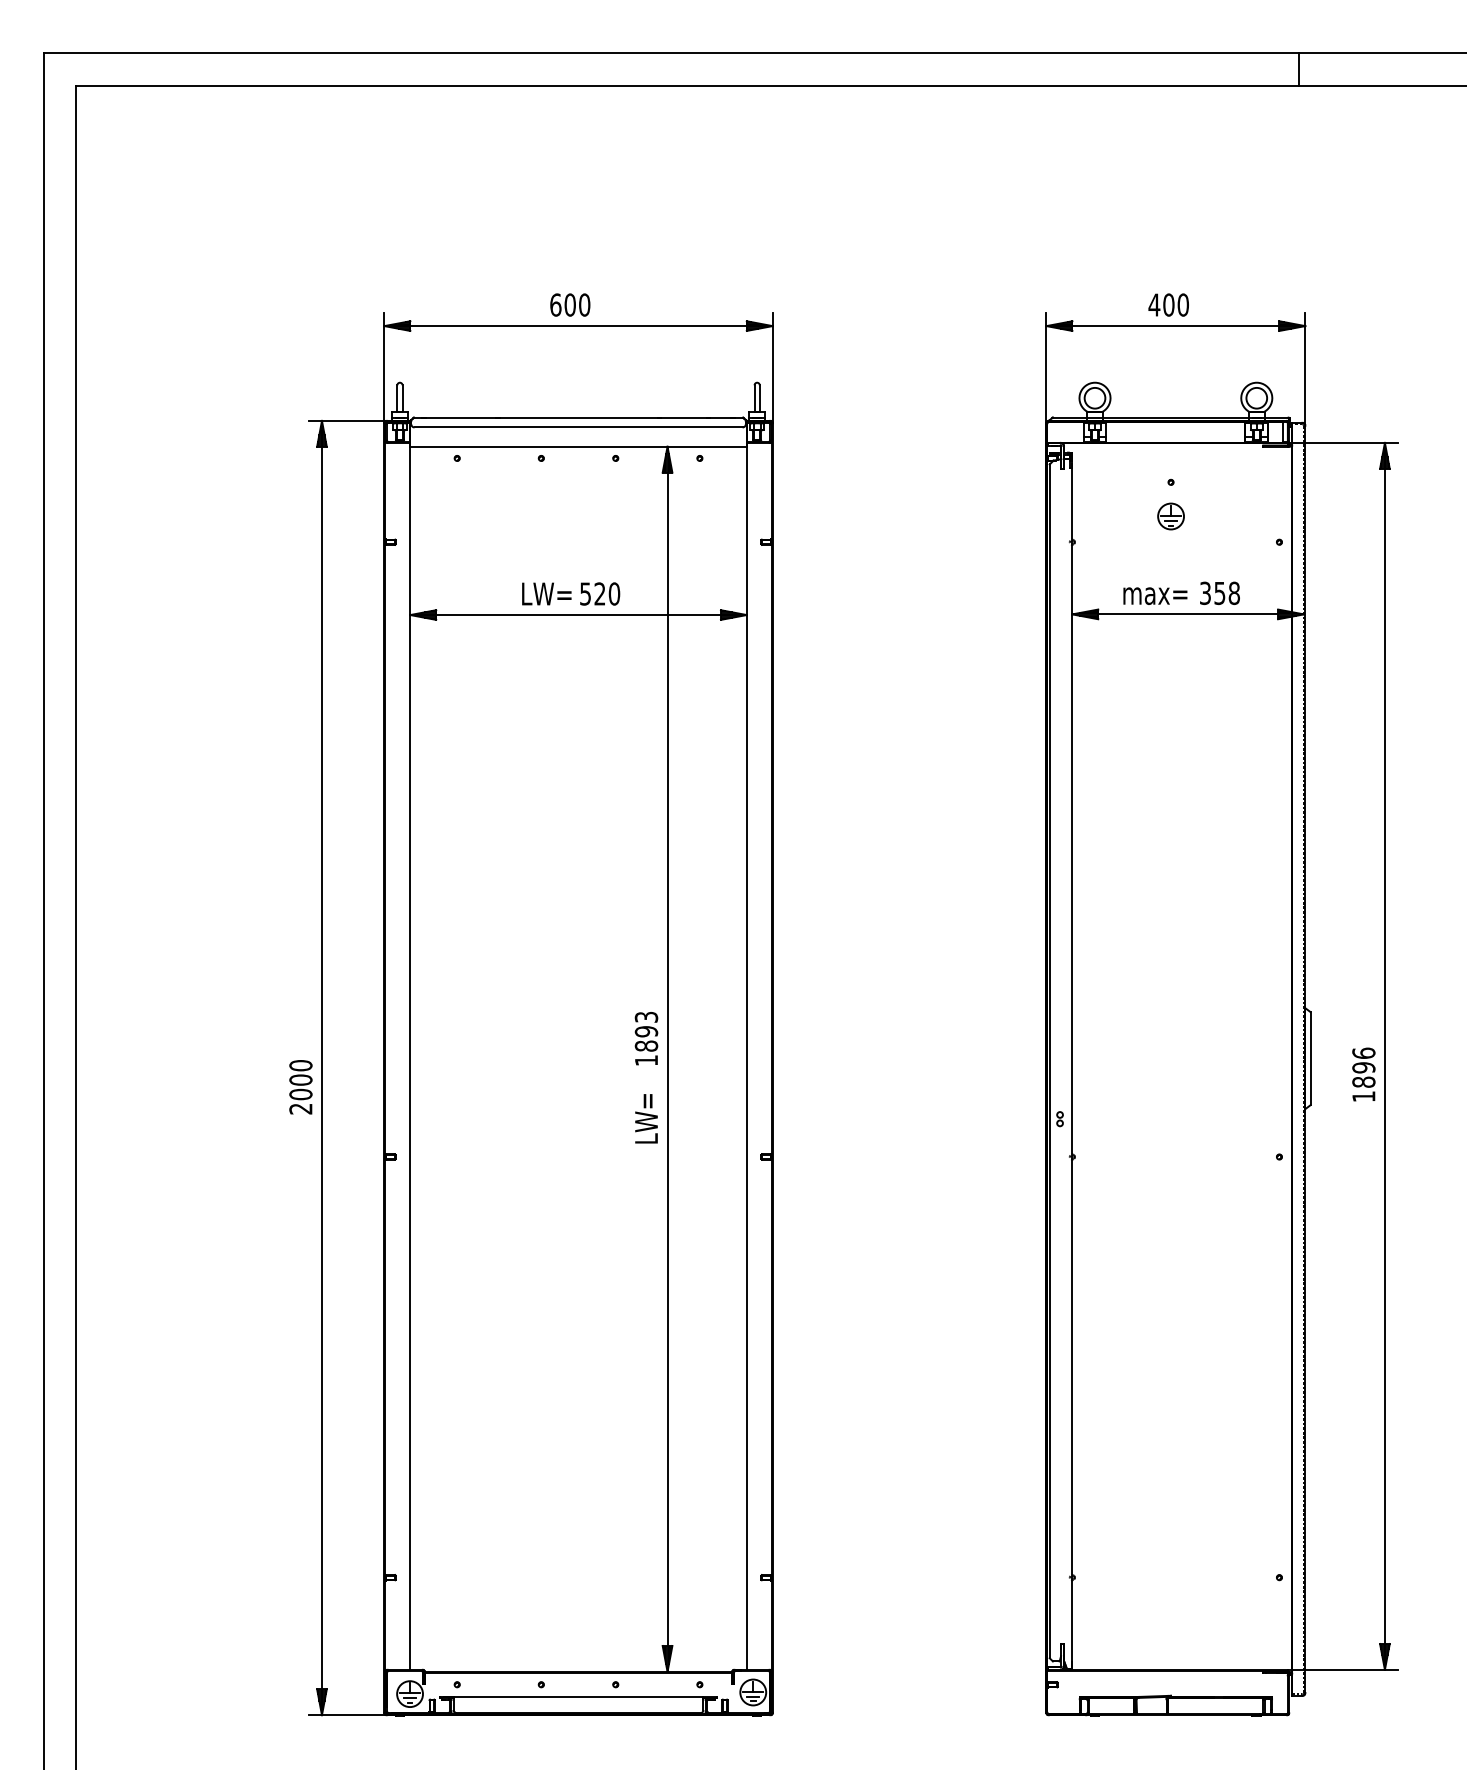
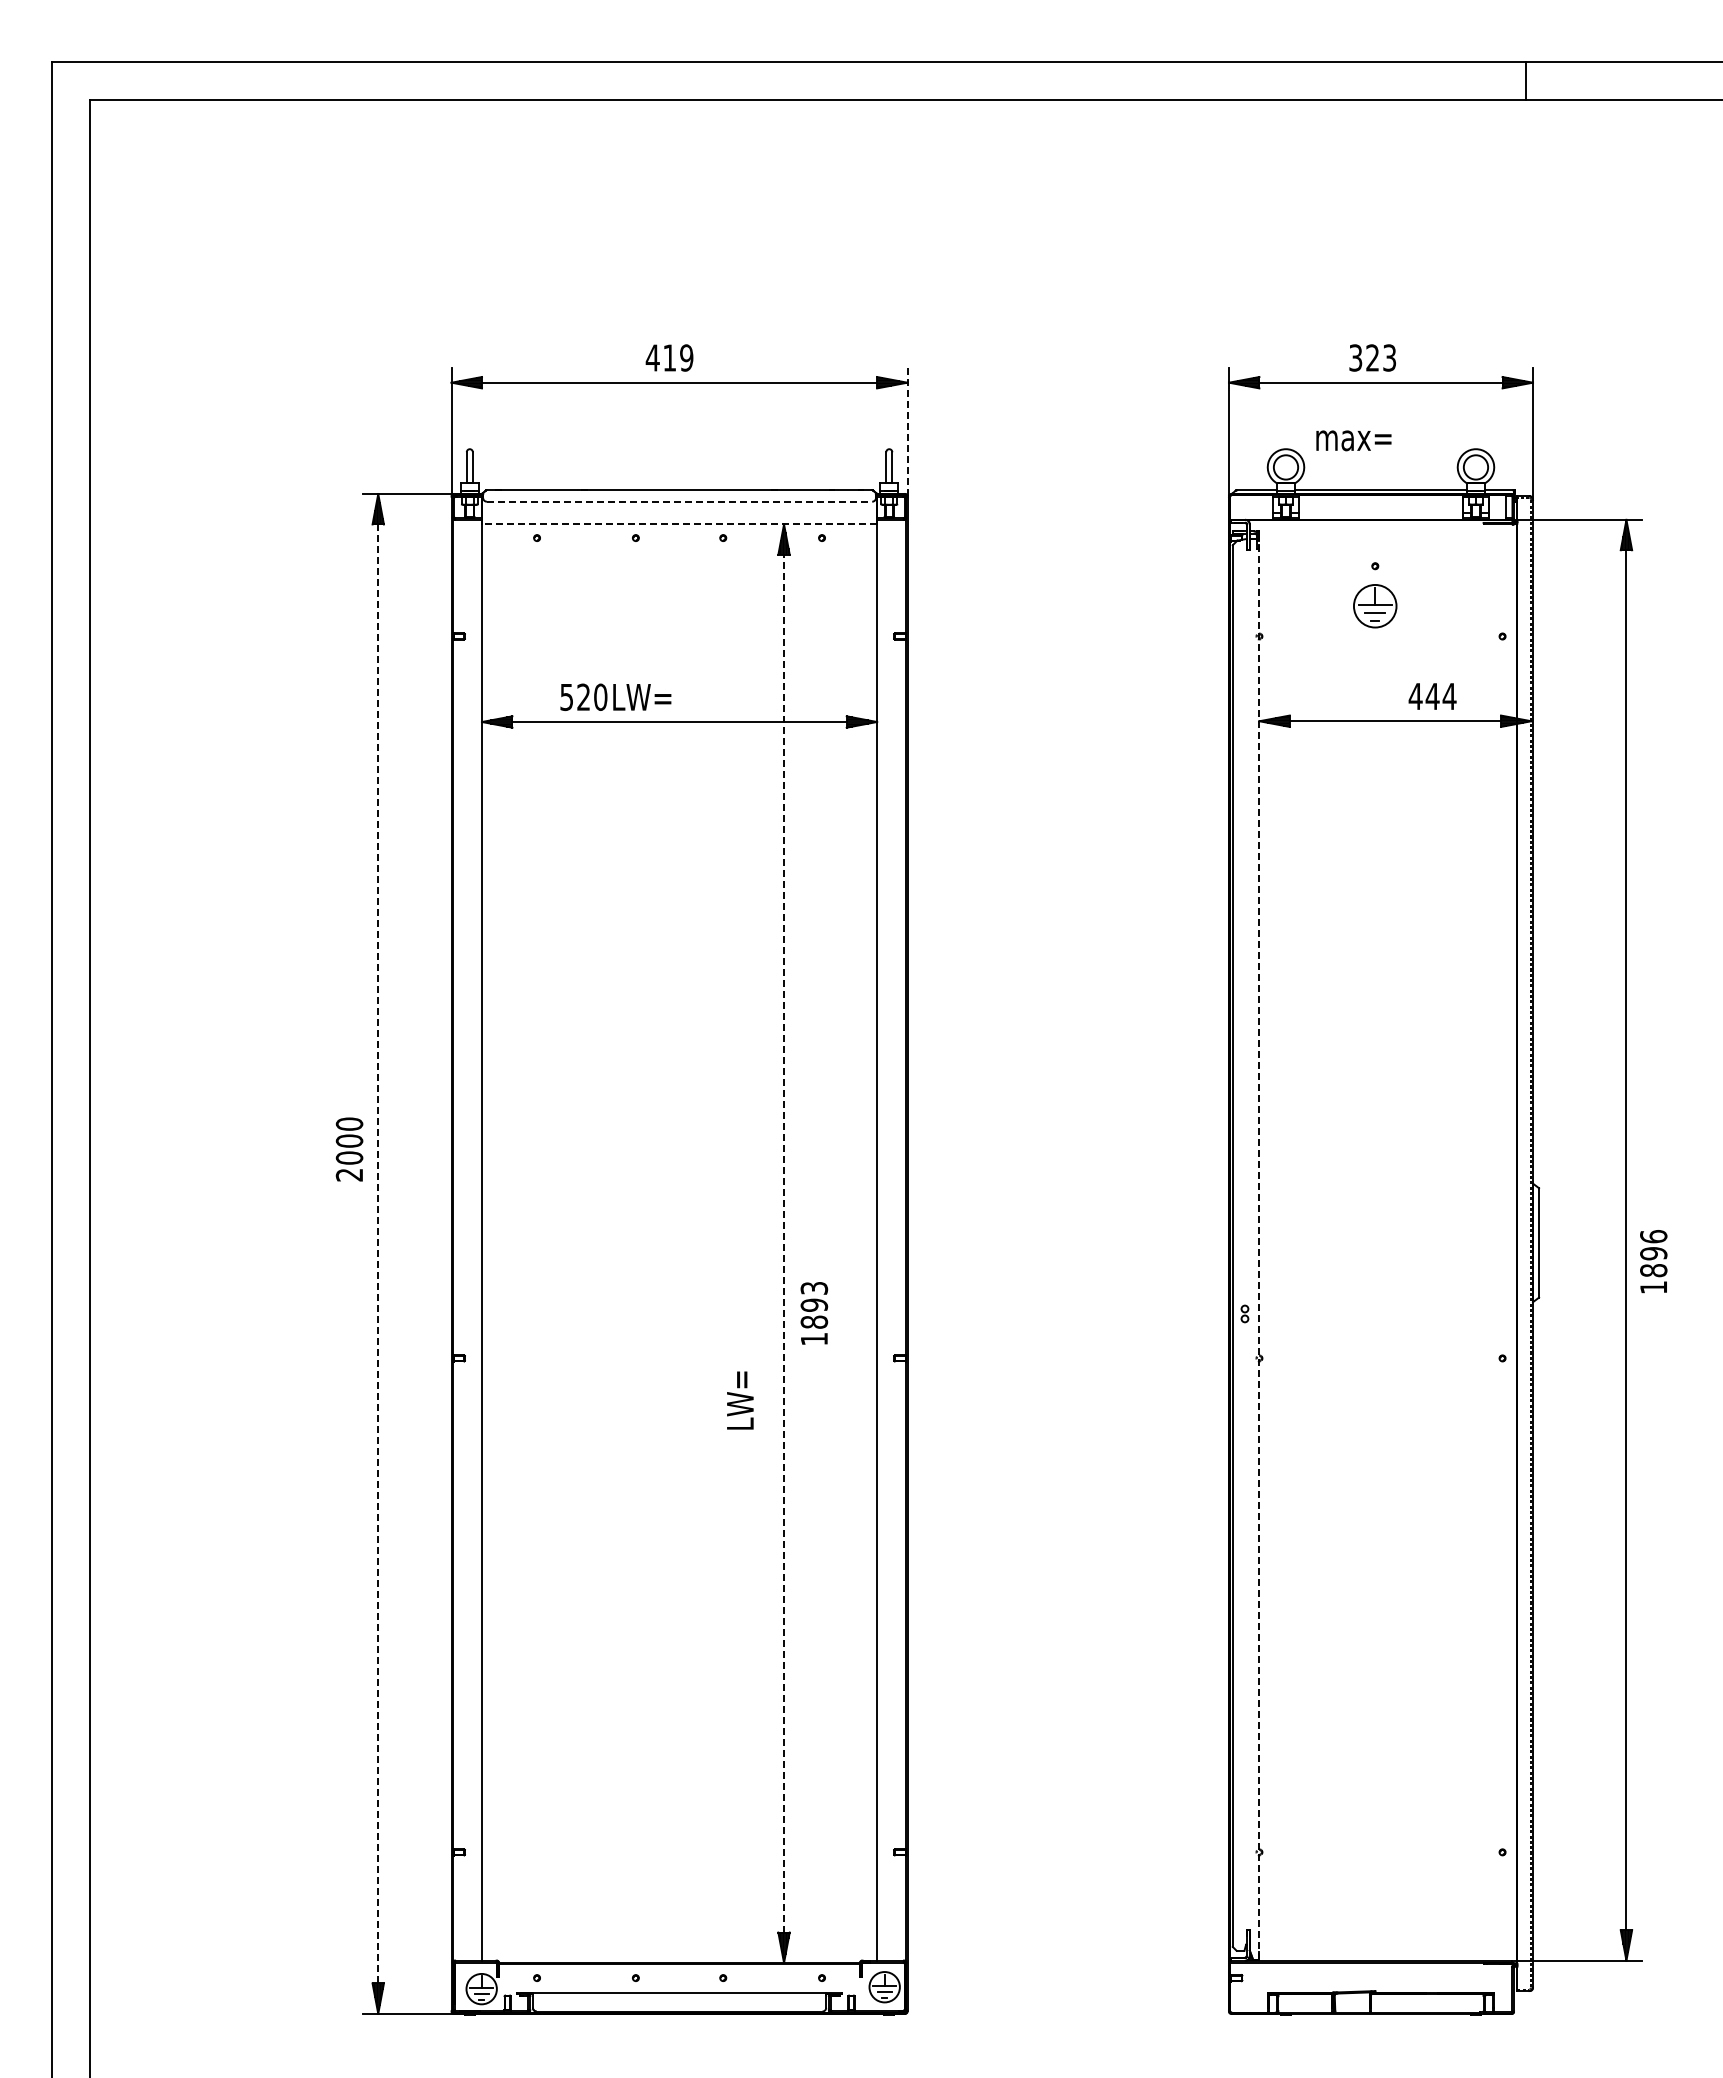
text: (569, 304) -> (669, 357), 600 -> 419
text: (1168, 304) -> (1372, 357), 400 -> 323
line: (772, 368) -> (907, 432), solid -> dashed
line: (578, 427) -> (679, 501), solid -> dashed
line: (578, 446) -> (679, 524), solid -> dashed
part: (1171, 516) -> (1375, 606), size x1.4
text: (599, 593) -> (583, 696), moved
text: (1219, 593) -> (1432, 696), 358 -> 444
text: (1155, 595) -> (1353, 440), moved
text: (646, 1038) -> (814, 1313), moved
line: (667, 1059) -> (784, 1243), solid -> dashed
line: (1072, 1064) -> (1259, 1249), solid -> dashed
line: (322, 1067) -> (378, 1253), solid -> dashed
text: (1363, 1074) -> (1653, 1261), moved
text: (300, 1087) -> (349, 1149), moved
text: (646, 1118) -> (740, 1400), moved

